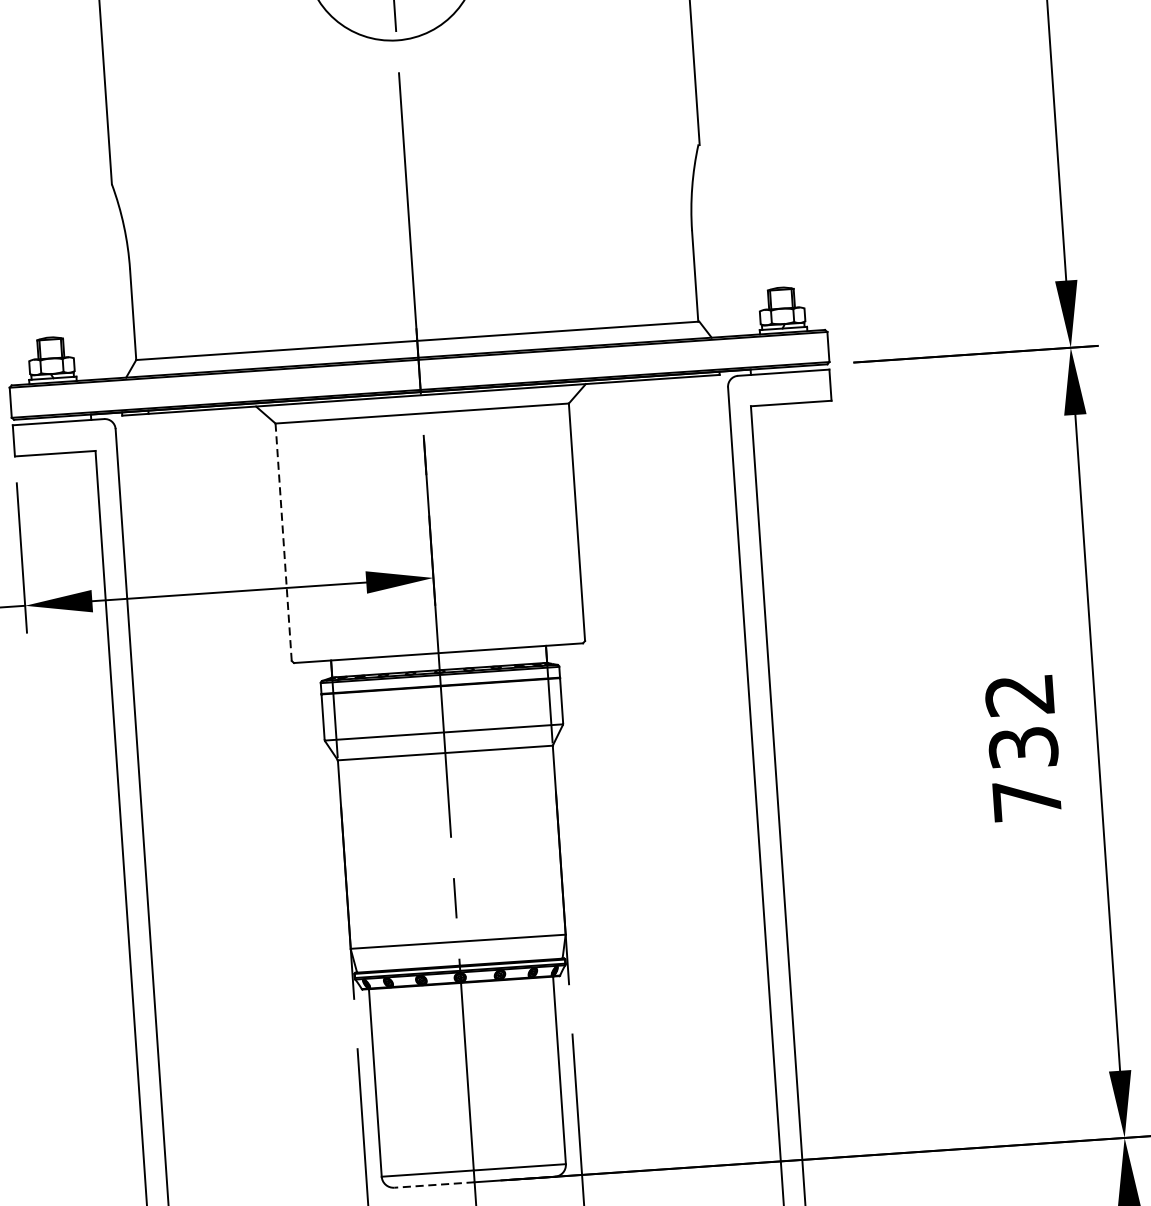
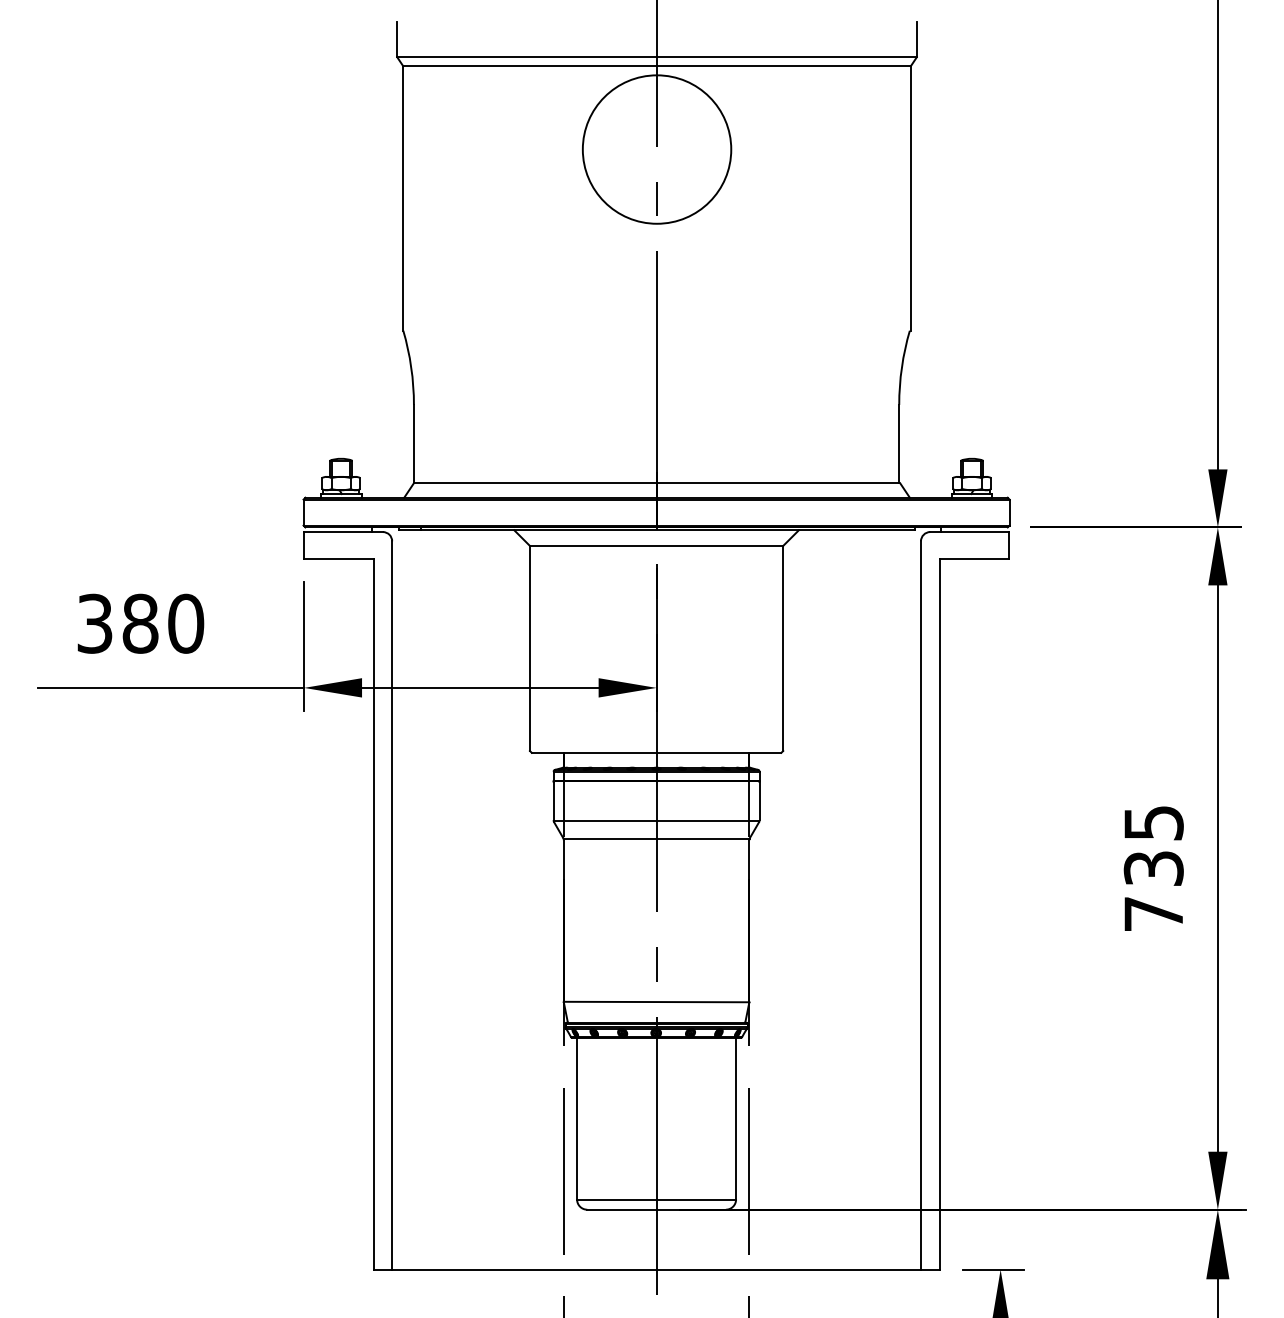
line: (283, 542) -> (529, 648), dashed -> solid
text: (1019, 695) -> (1153, 823), 732 -> 735
line: (433, 1184) -> (621, 1209), dashed -> solid

